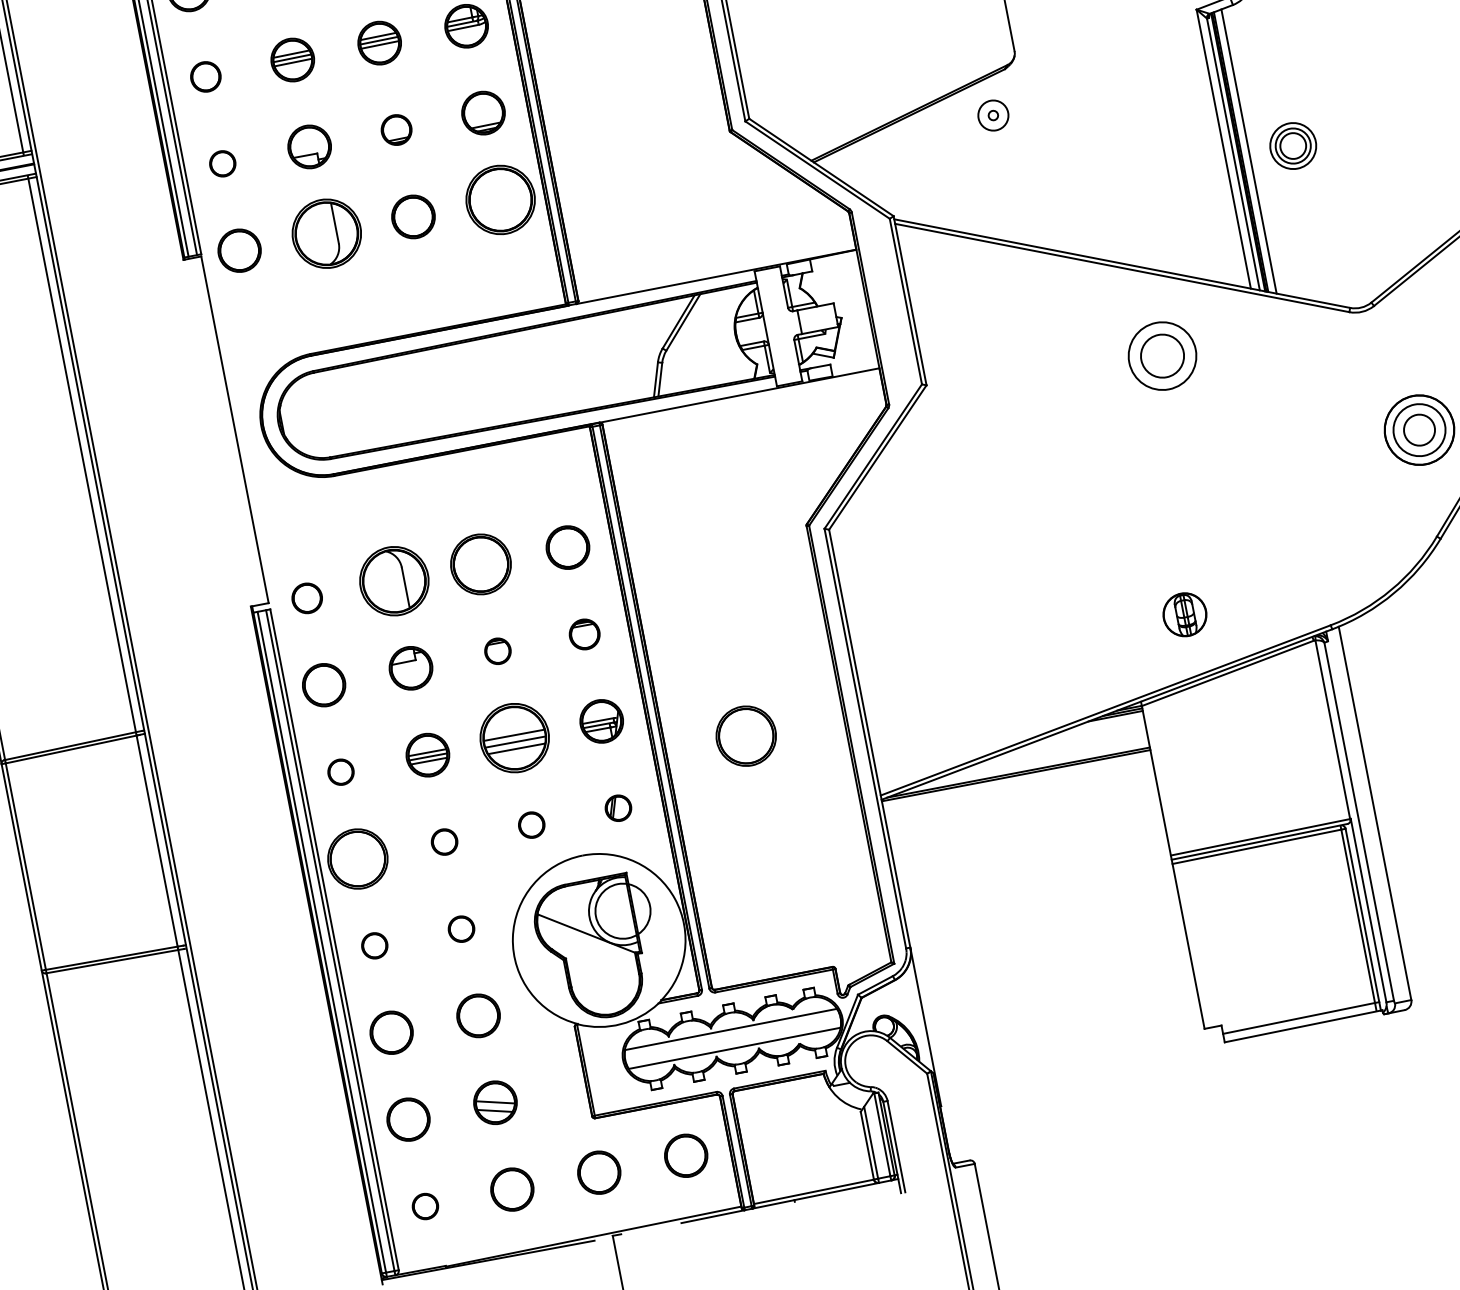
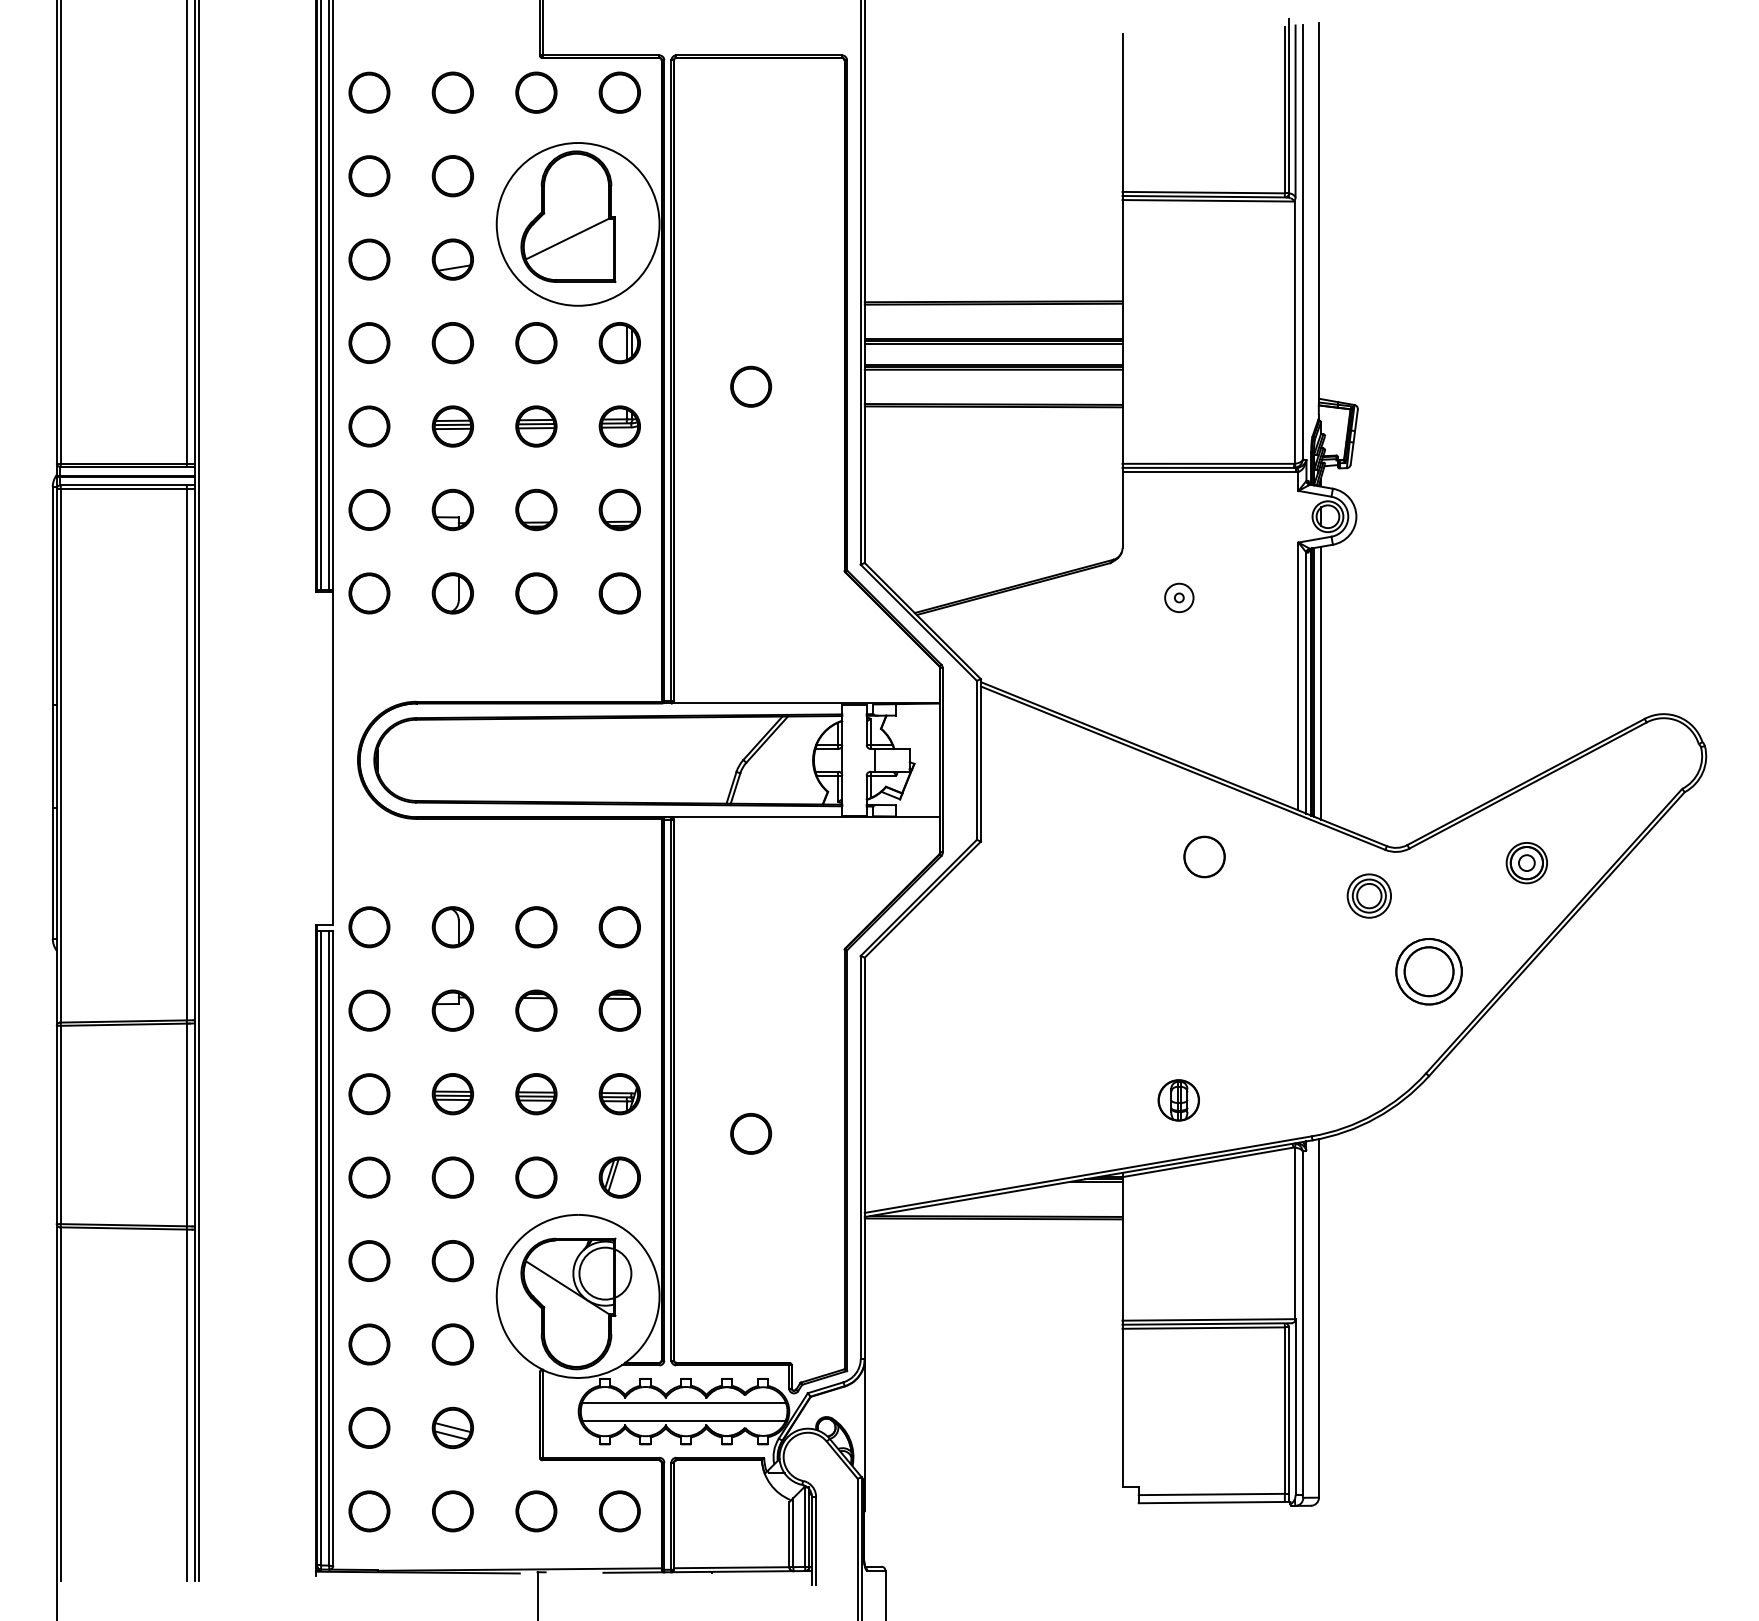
circle: (205, 76) -> (369, 426), size x1.43
part: (993, 115) -> (1179, 597), moved
part: (396, 129) -> (536, 509), size x1.43
part: (1292, 145) -> (1368, 895), moved
circle: (222, 163) -> (369, 509), size x1.67
part: (500, 200) -> (619, 593), size x0.62
part: (326, 233) -> (452, 593), size x0.62
circle: (1162, 355) -> (1204, 856), size x0.62
circle: (1418, 430) -> (1428, 971), size x1.67
part: (481, 564) -> (536, 927), size x0.71
part: (393, 581) -> (452, 927), size x0.62
part: (307, 598) -> (369, 927), size x1.43
part: (584, 634) -> (619, 1010), size x1.43
part: (497, 651) -> (536, 1010), size x1.67
part: (746, 735) -> (751, 1133), size x0.71
part: (514, 738) -> (536, 1094), size x0.62
part: (341, 772) -> (369, 1094), size x1.67
part: (618, 808) -> (619, 1177), size x1.67
part: (531, 825) -> (536, 1177), size x1.67
part: (444, 842) -> (452, 1177), size x1.67
part: (357, 858) -> (369, 1177), size x0.71
part: (461, 929) -> (452, 1261), size x1.67
part: (374, 945) -> (369, 1260), size x1.67
part: (425, 1206) -> (369, 1511), size x1.67

